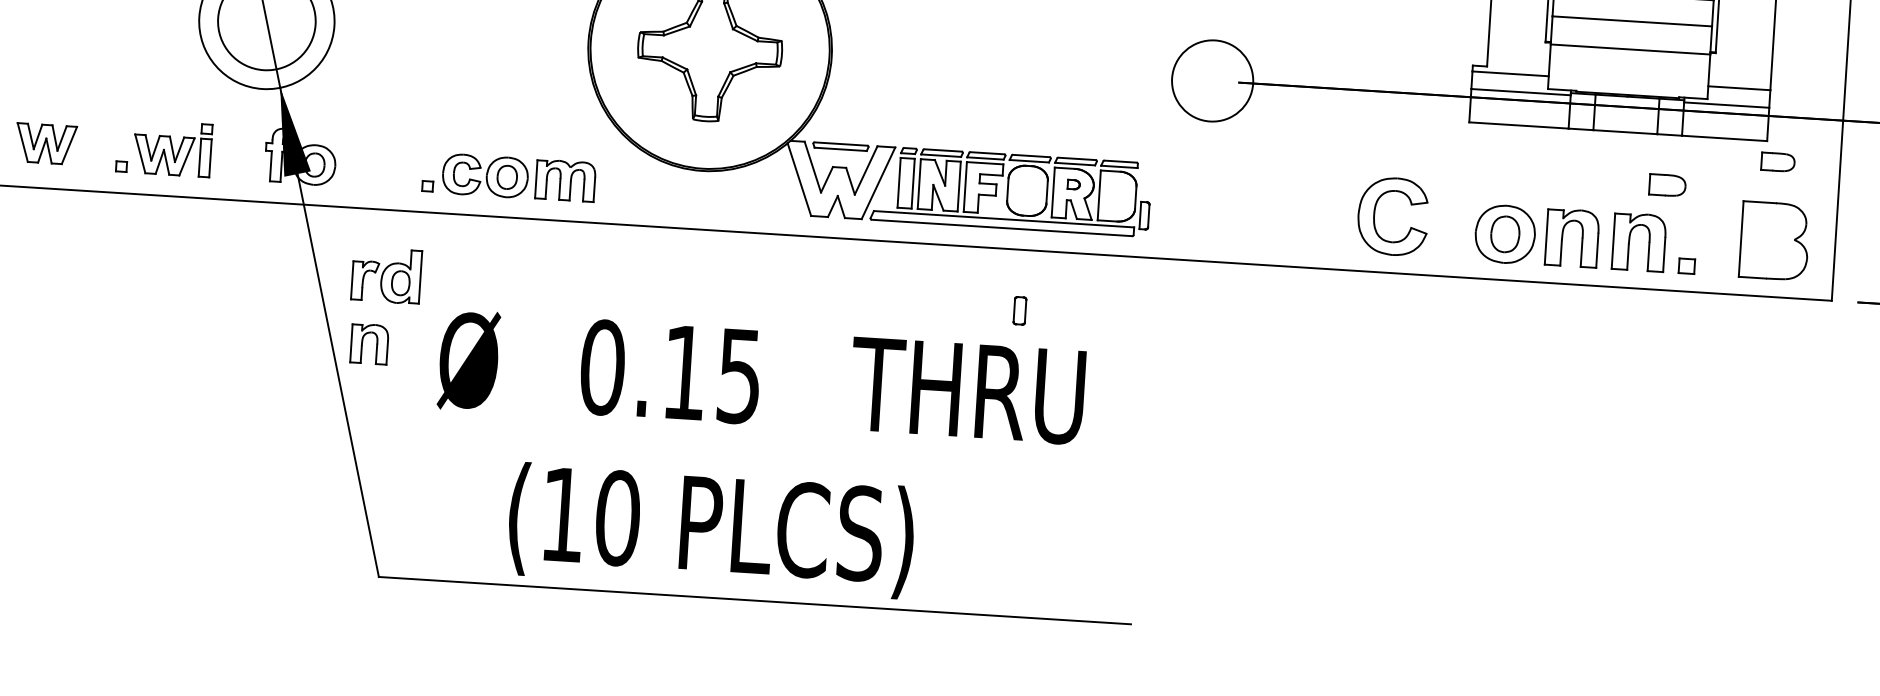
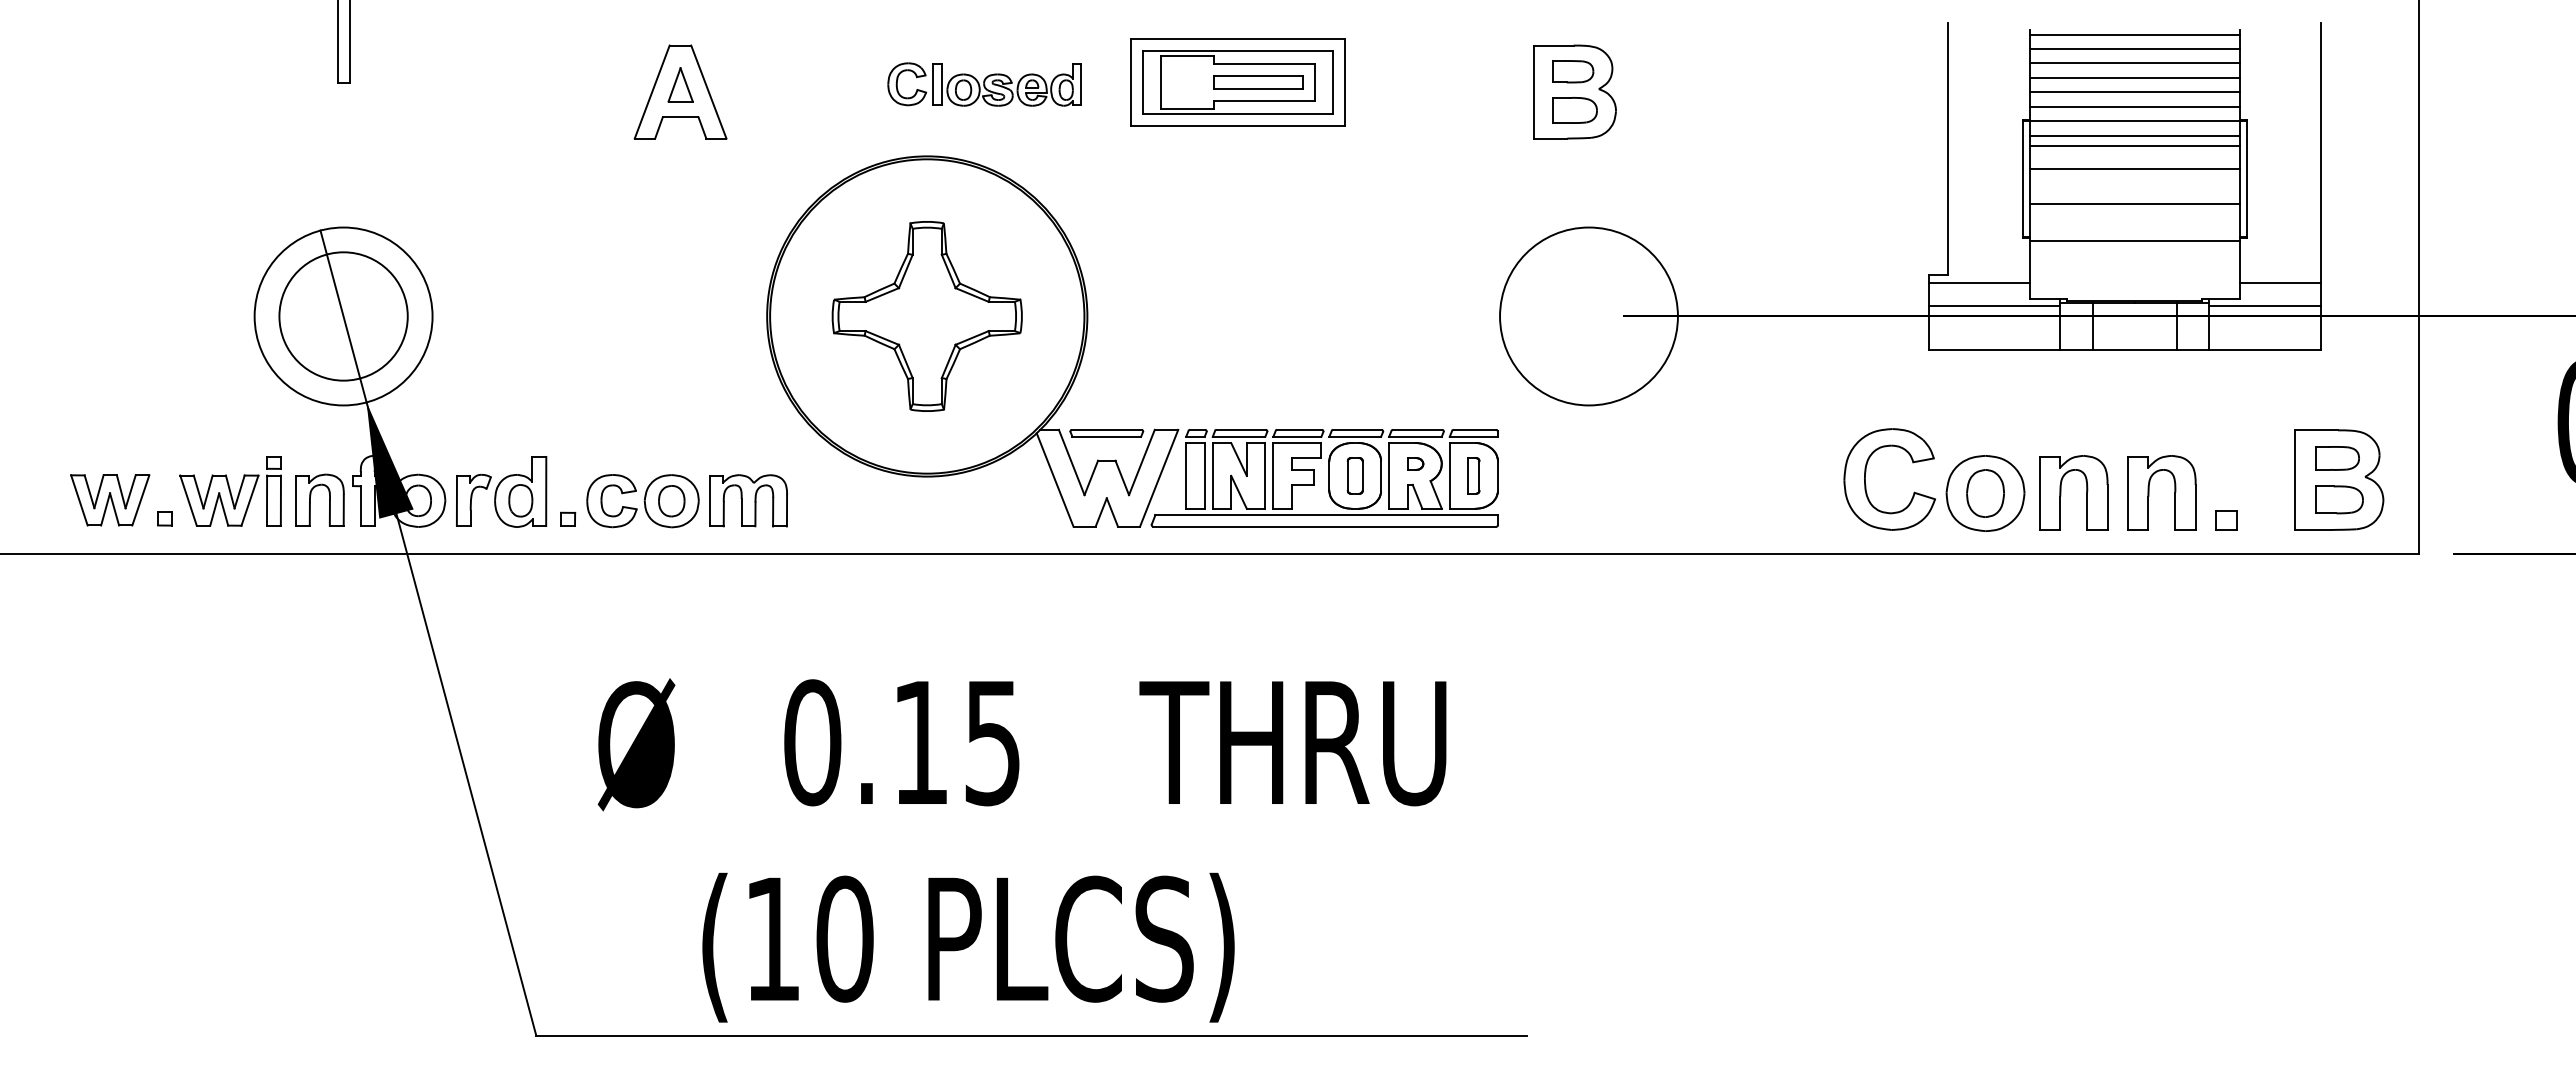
circle: (1212, 80) -> (1588, 316), size x1.67
part: (46, 144) -> (110, 500), moved
part: (1778, 162) -> (2337, 458), moved
part: (1667, 185) -> (2339, 499), moved
part: (1144, 215) -> (1473, 475), moved
part: (1375, 220) -> (1866, 485), moved
part: (386, 275) -> (501, 491), moved
part: (1019, 310) -> (1354, 475), moved
part: (363, 340) -> (311, 495), moved

